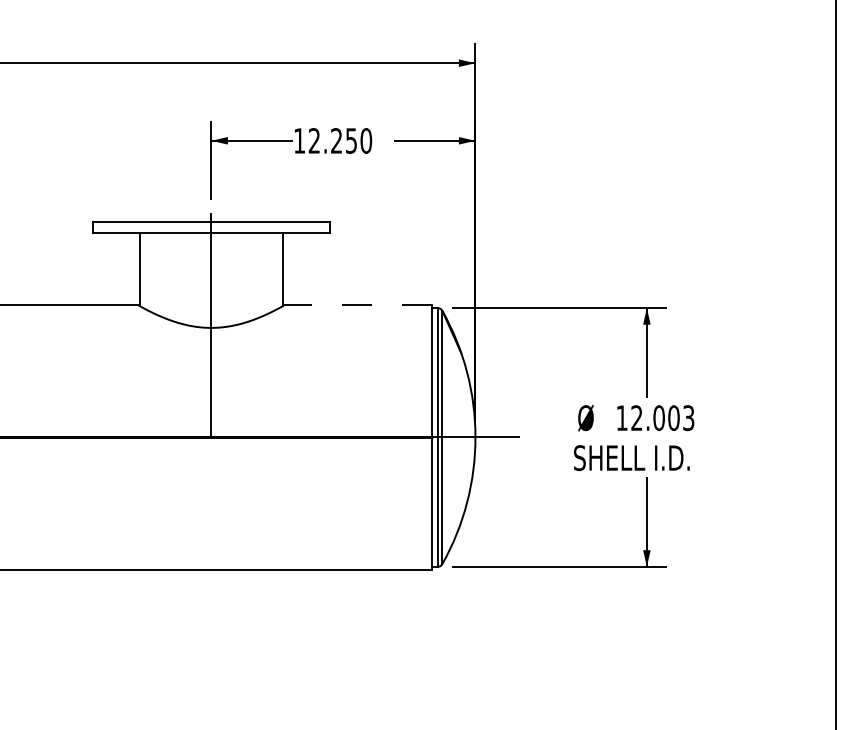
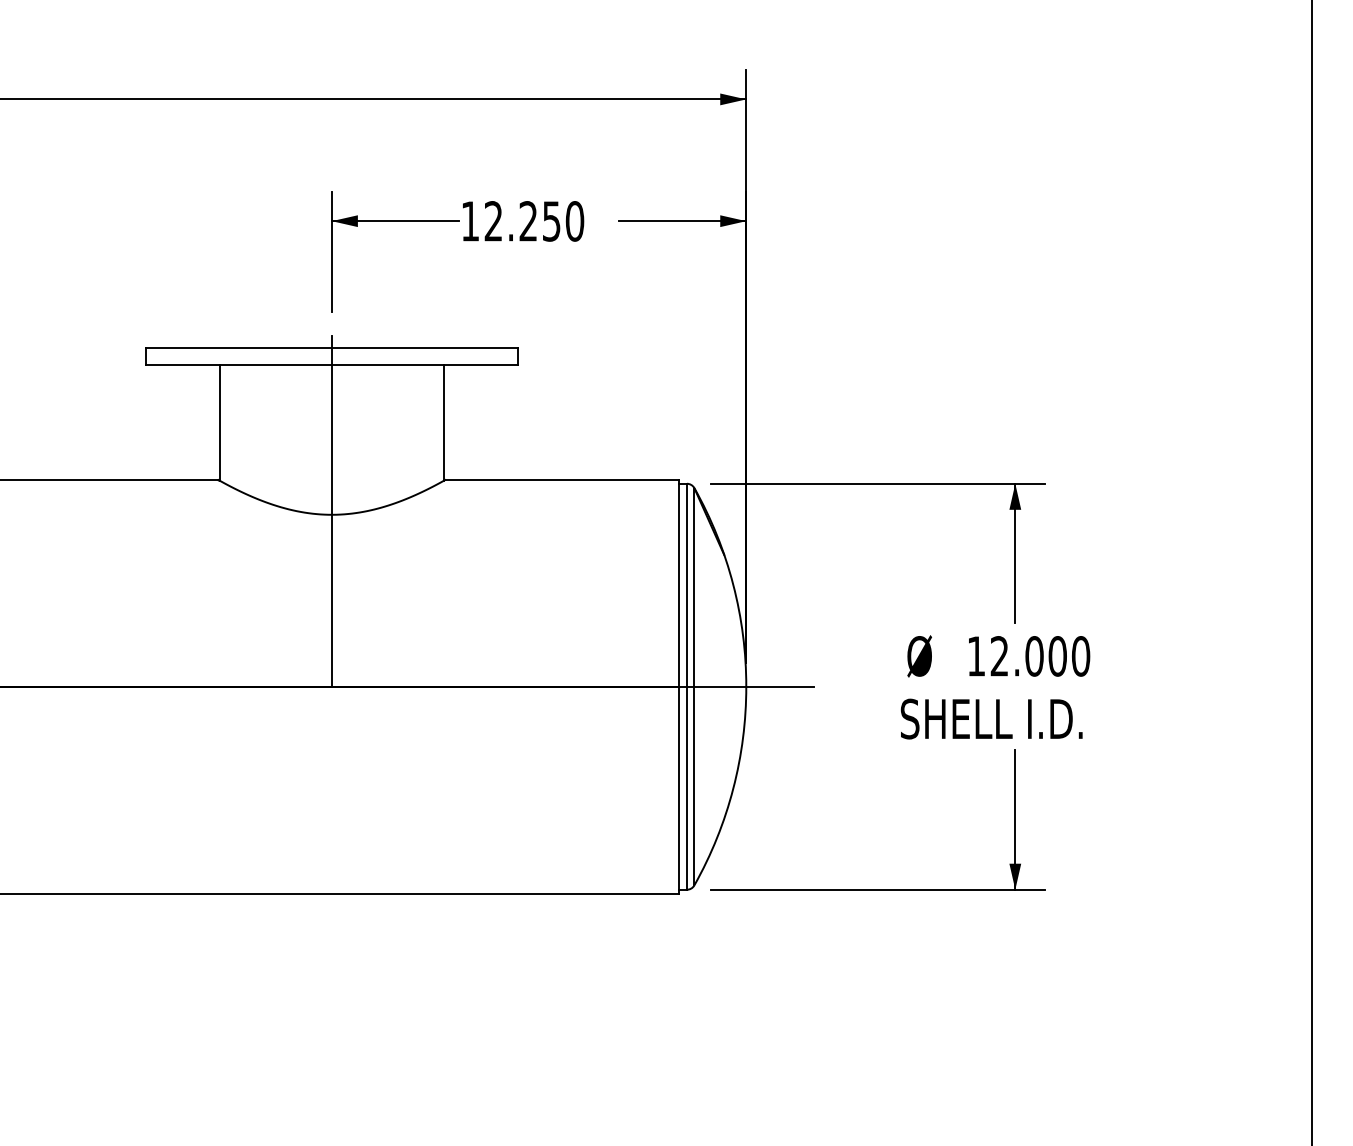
line: (357, 305) -> (561, 479), dashed -> solid
text: (688, 418) -> (1080, 656), 12.003 -> 12.000

